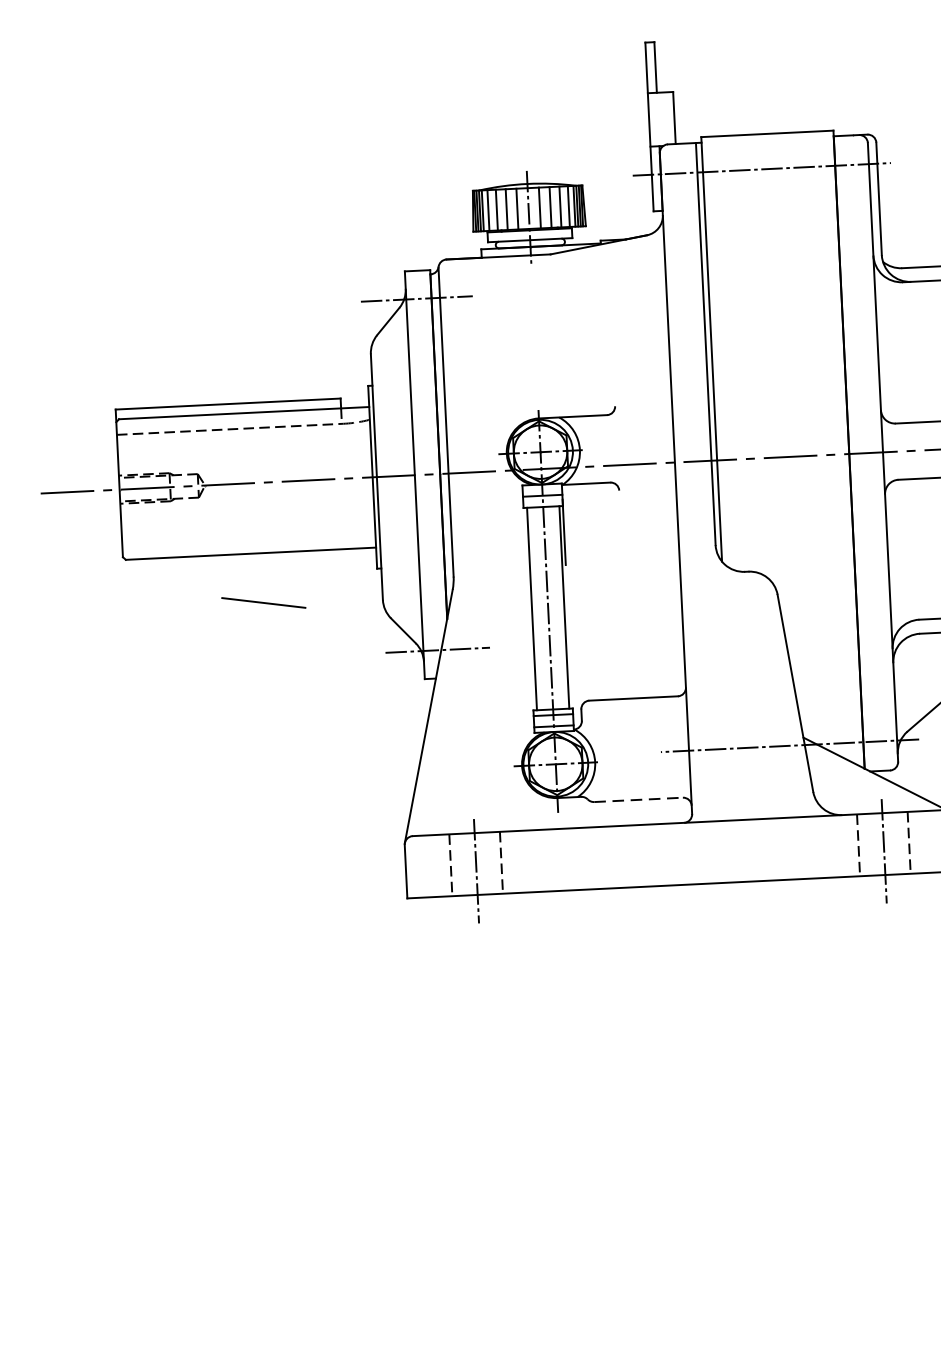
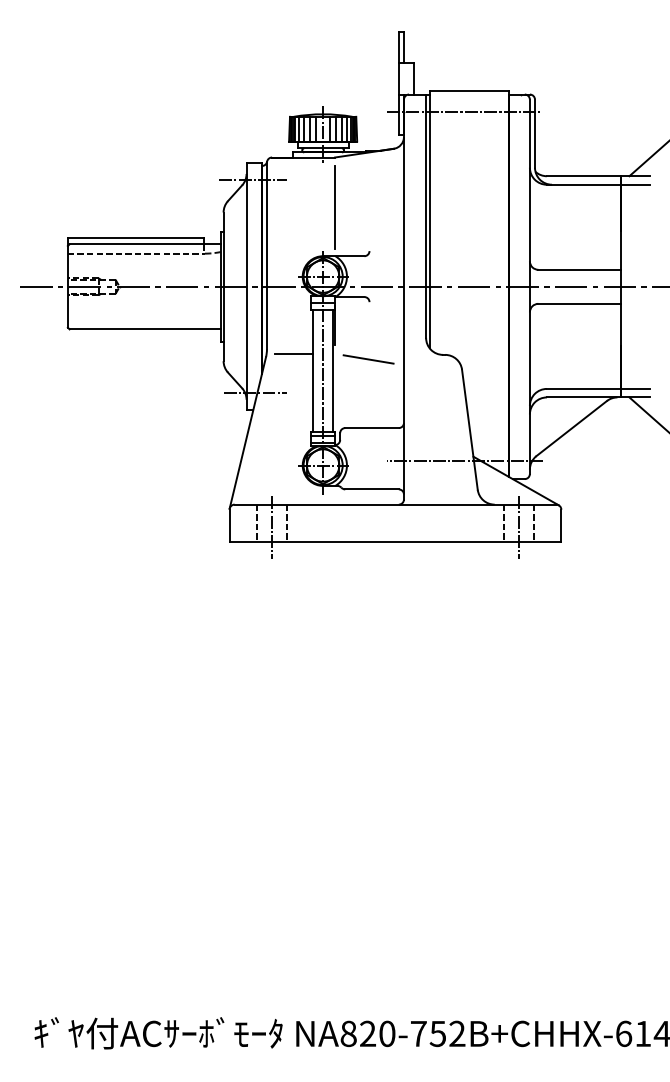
line: (555, 335) -> (335, 206), added
line: (497, 581) -> (293, 353), added
line: (263, 603) -> (368, 359), moved
line: (639, 799) -> (372, 489), dashed -> solid

